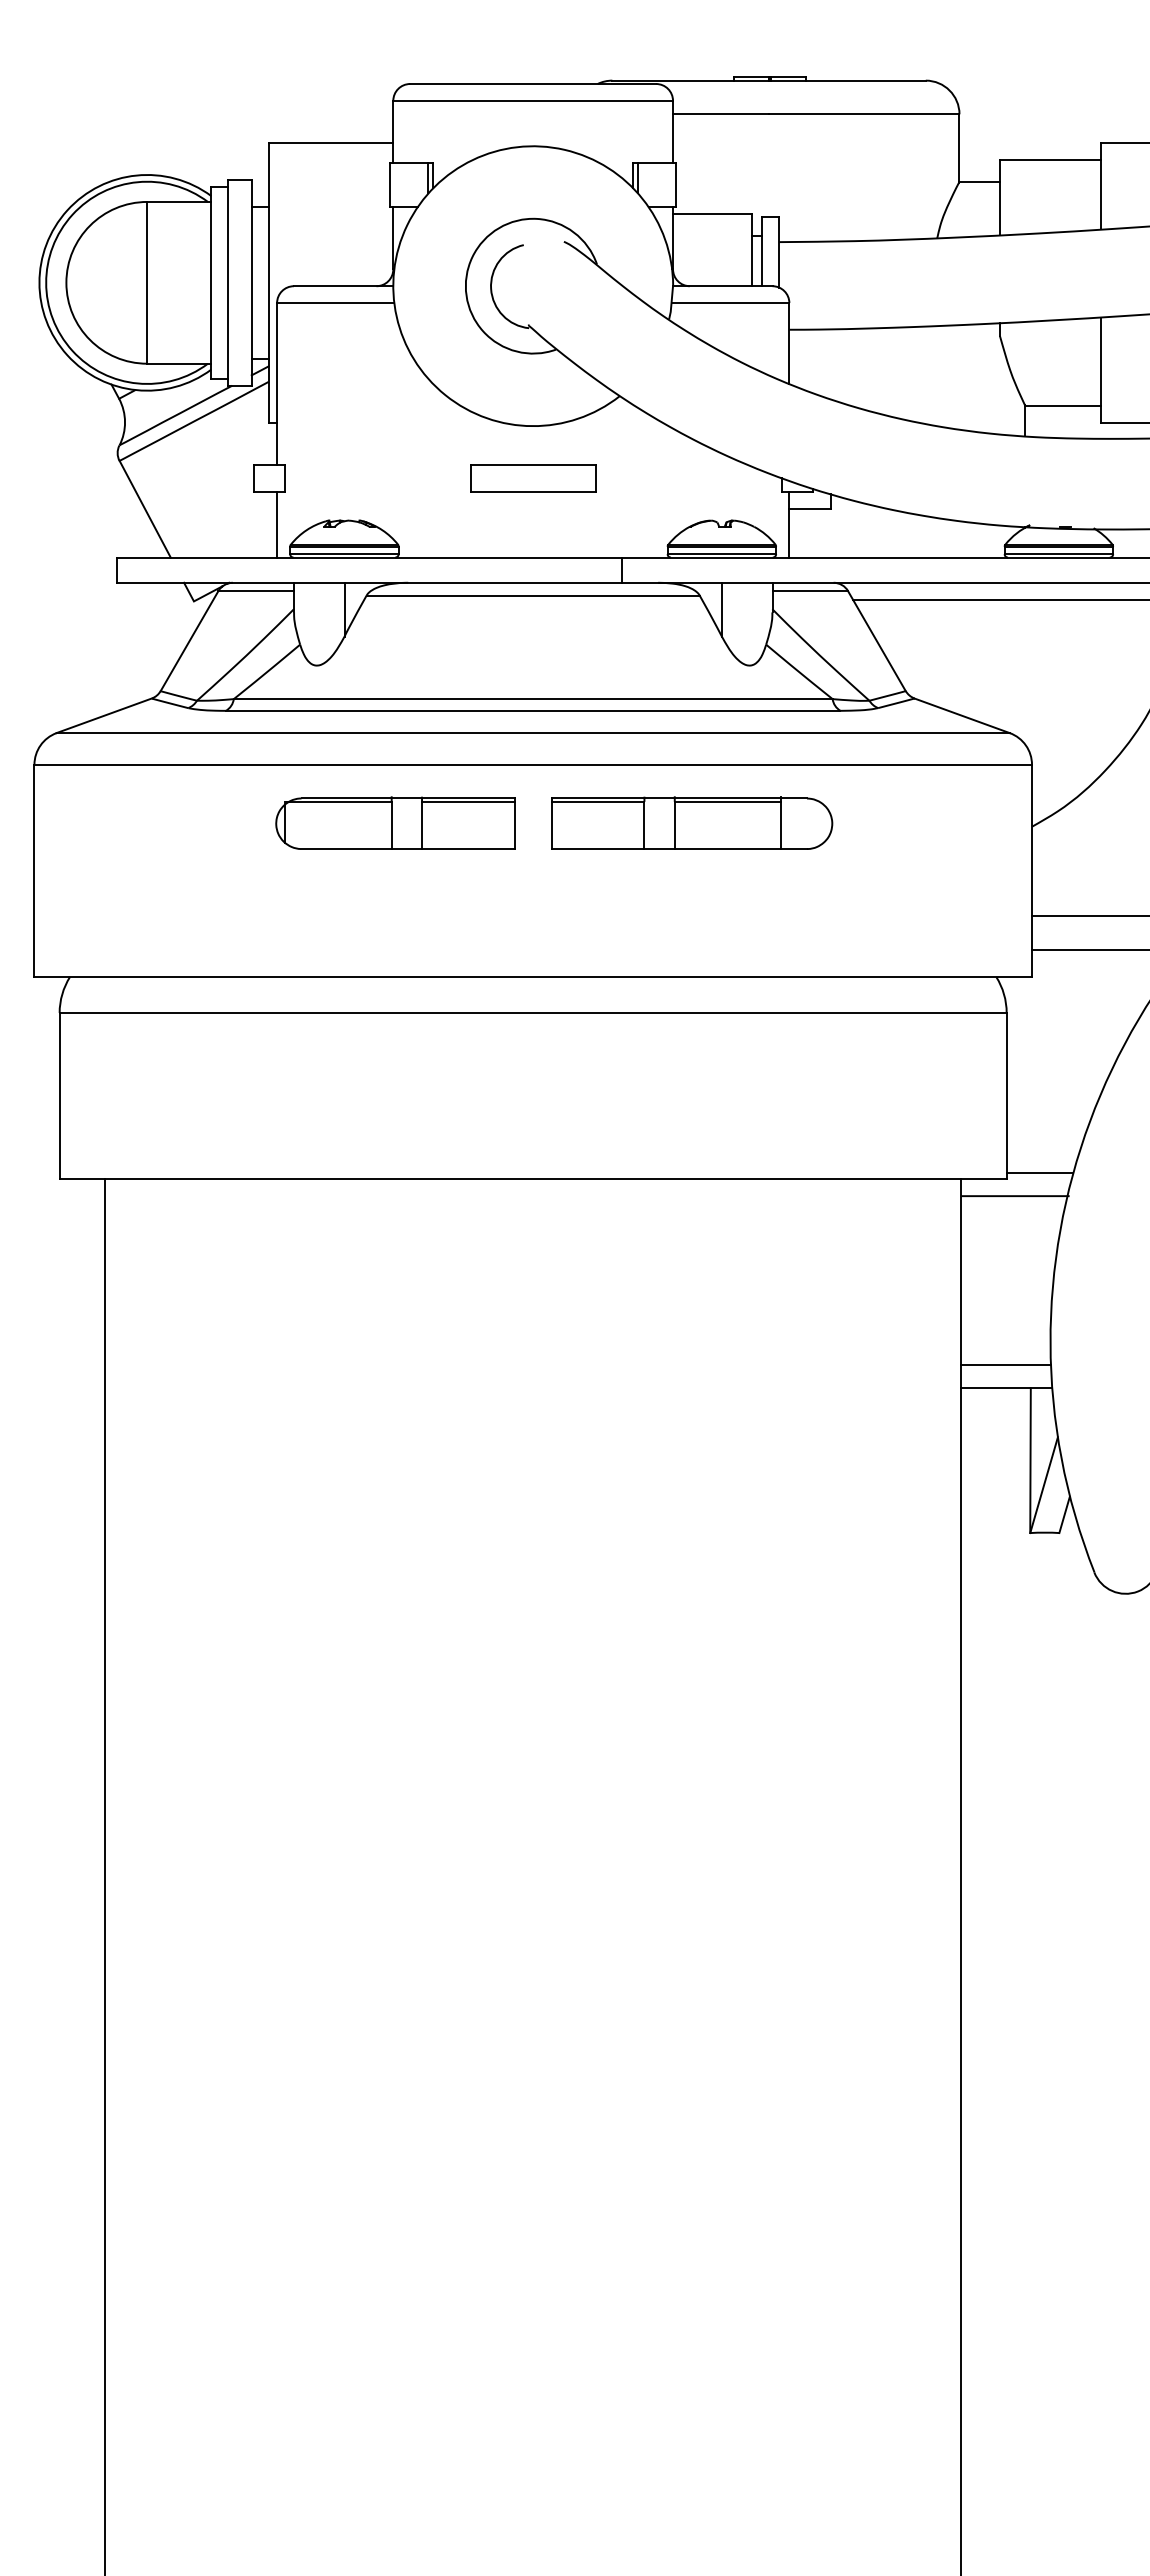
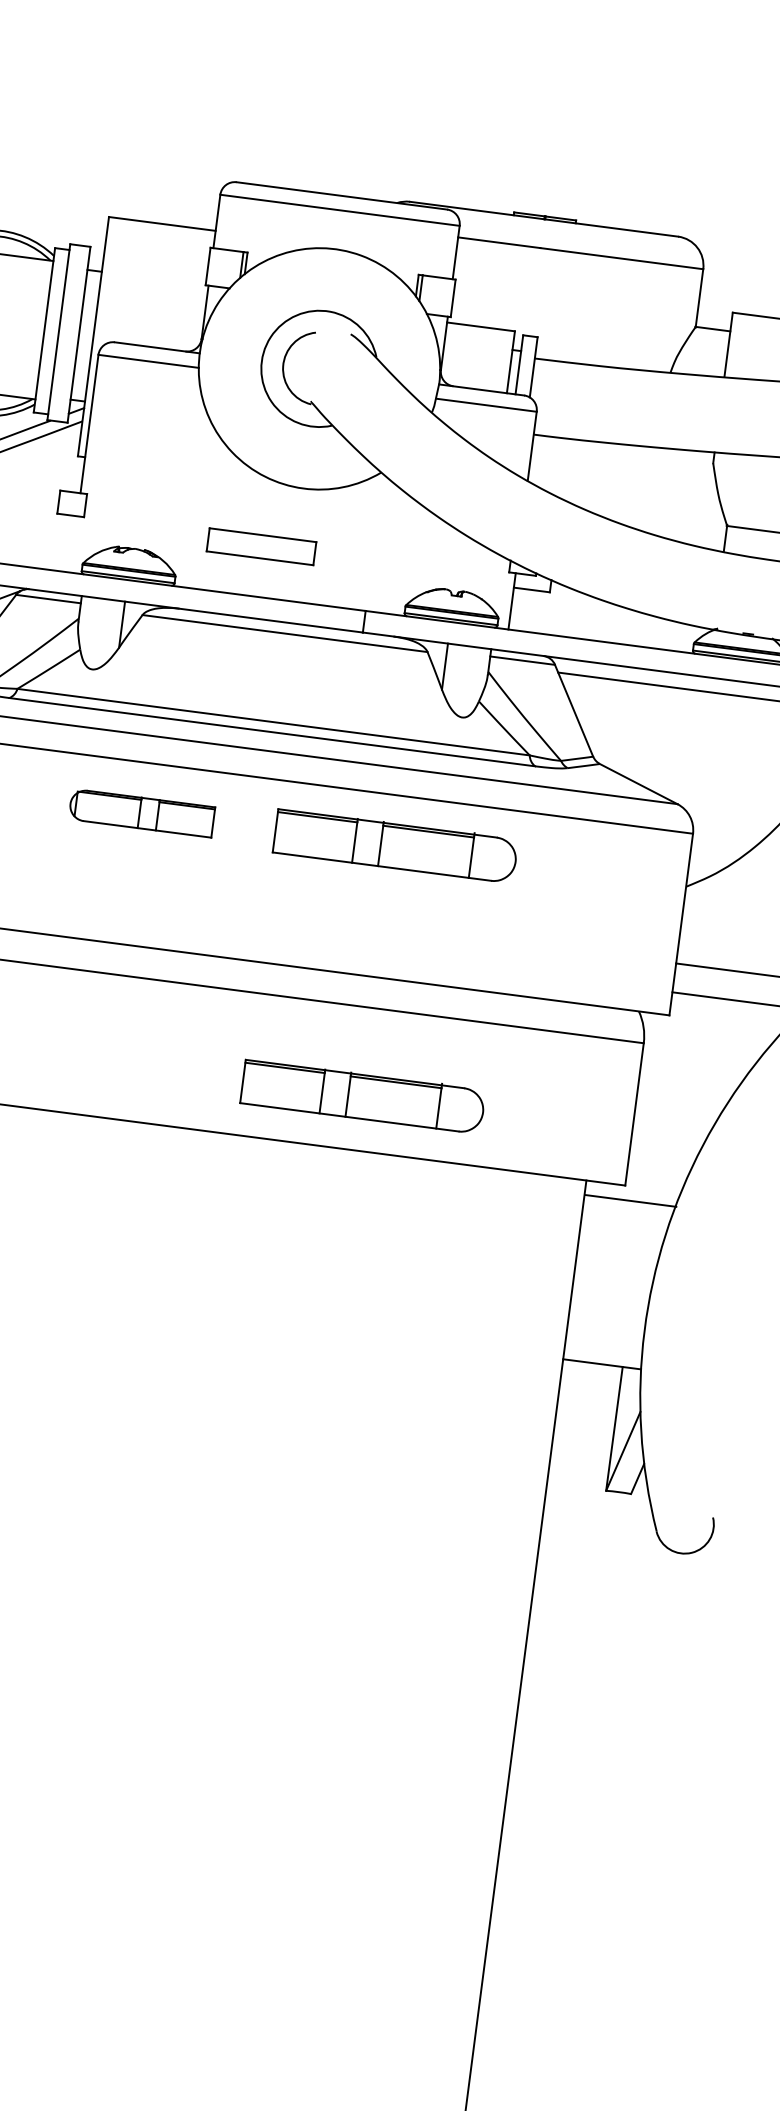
part: (533, 478) -> (261, 546), moved
line: (277, 524) -> (74, 544), removed
part: (395, 822) -> (142, 812), size x0.7
part: (692, 1115) -> (363, 1096), added
line: (1039, 1172) -> (654, 1183), removed
line: (1005, 1364) -> (603, 1343), removed

